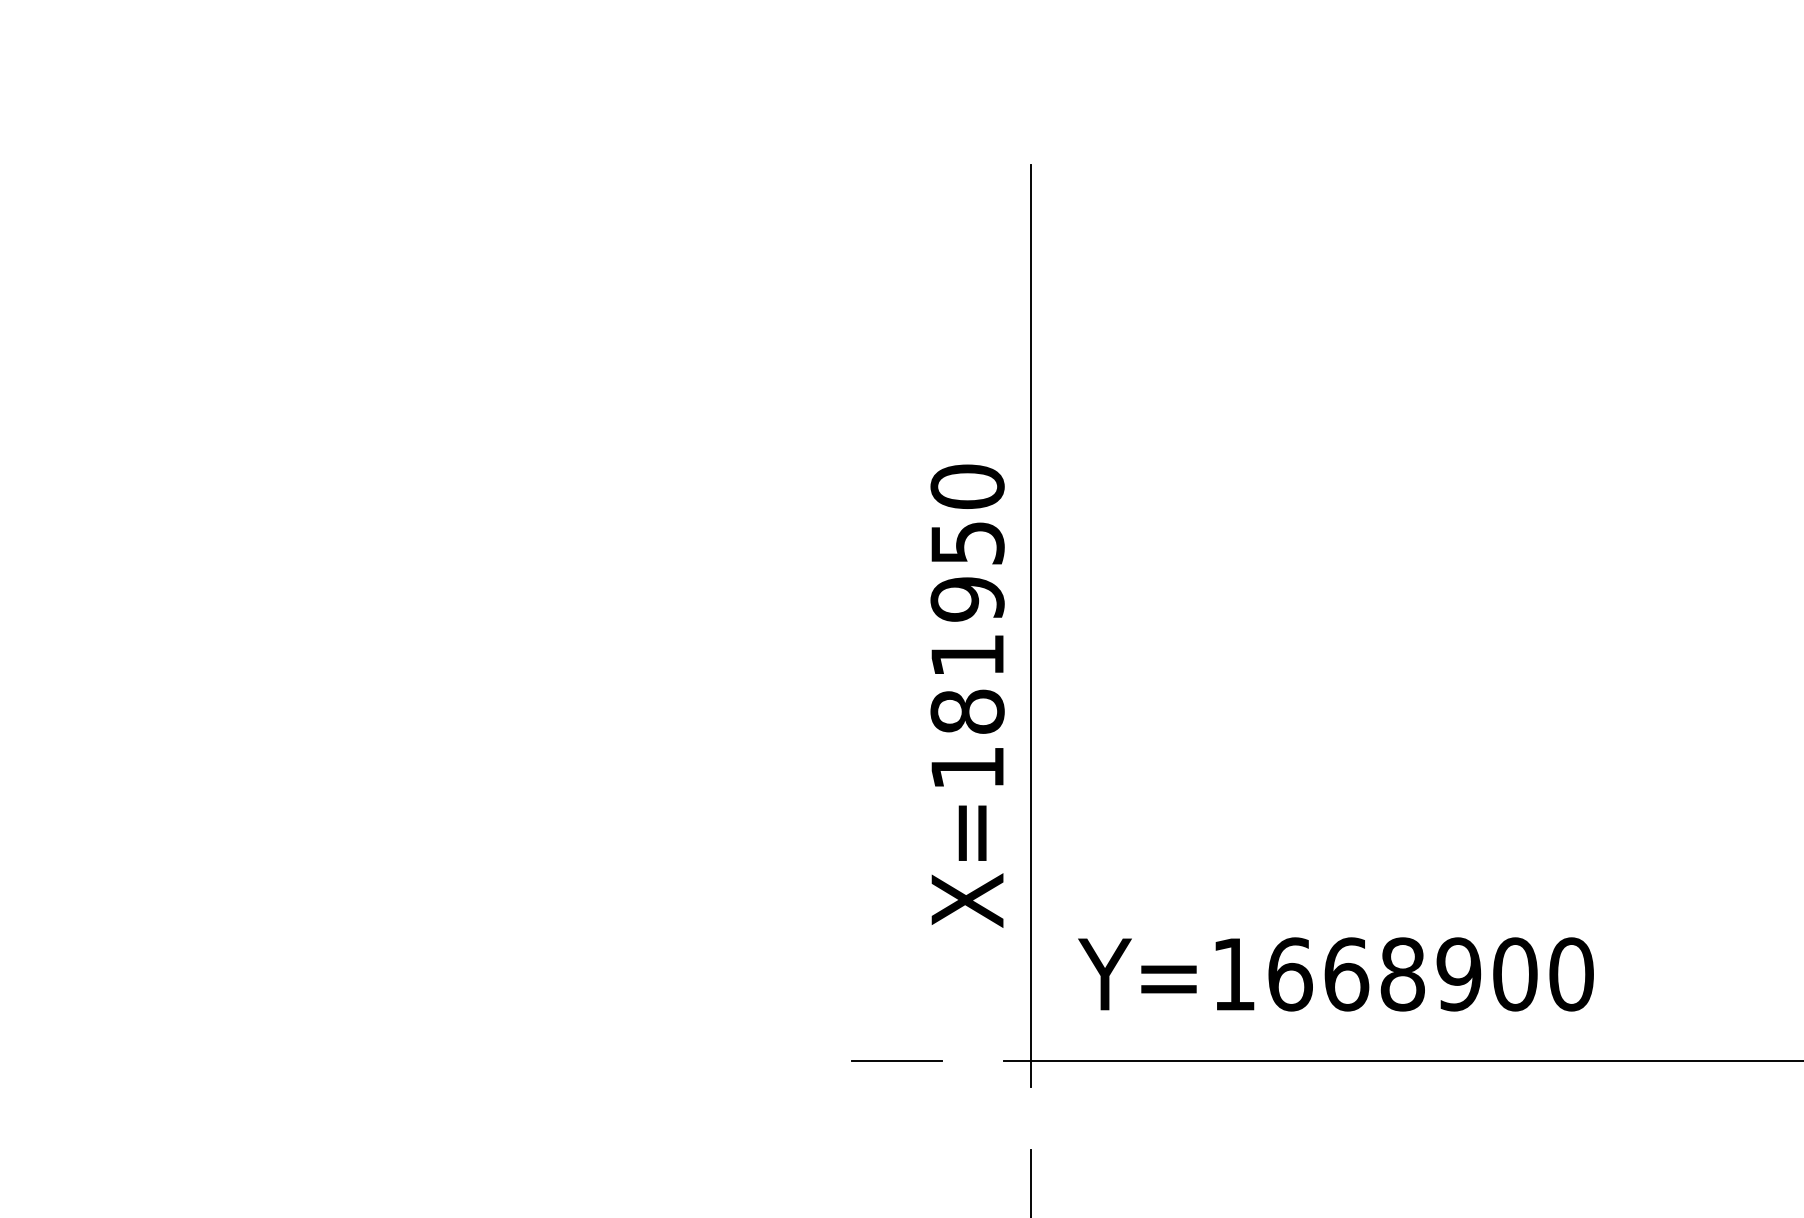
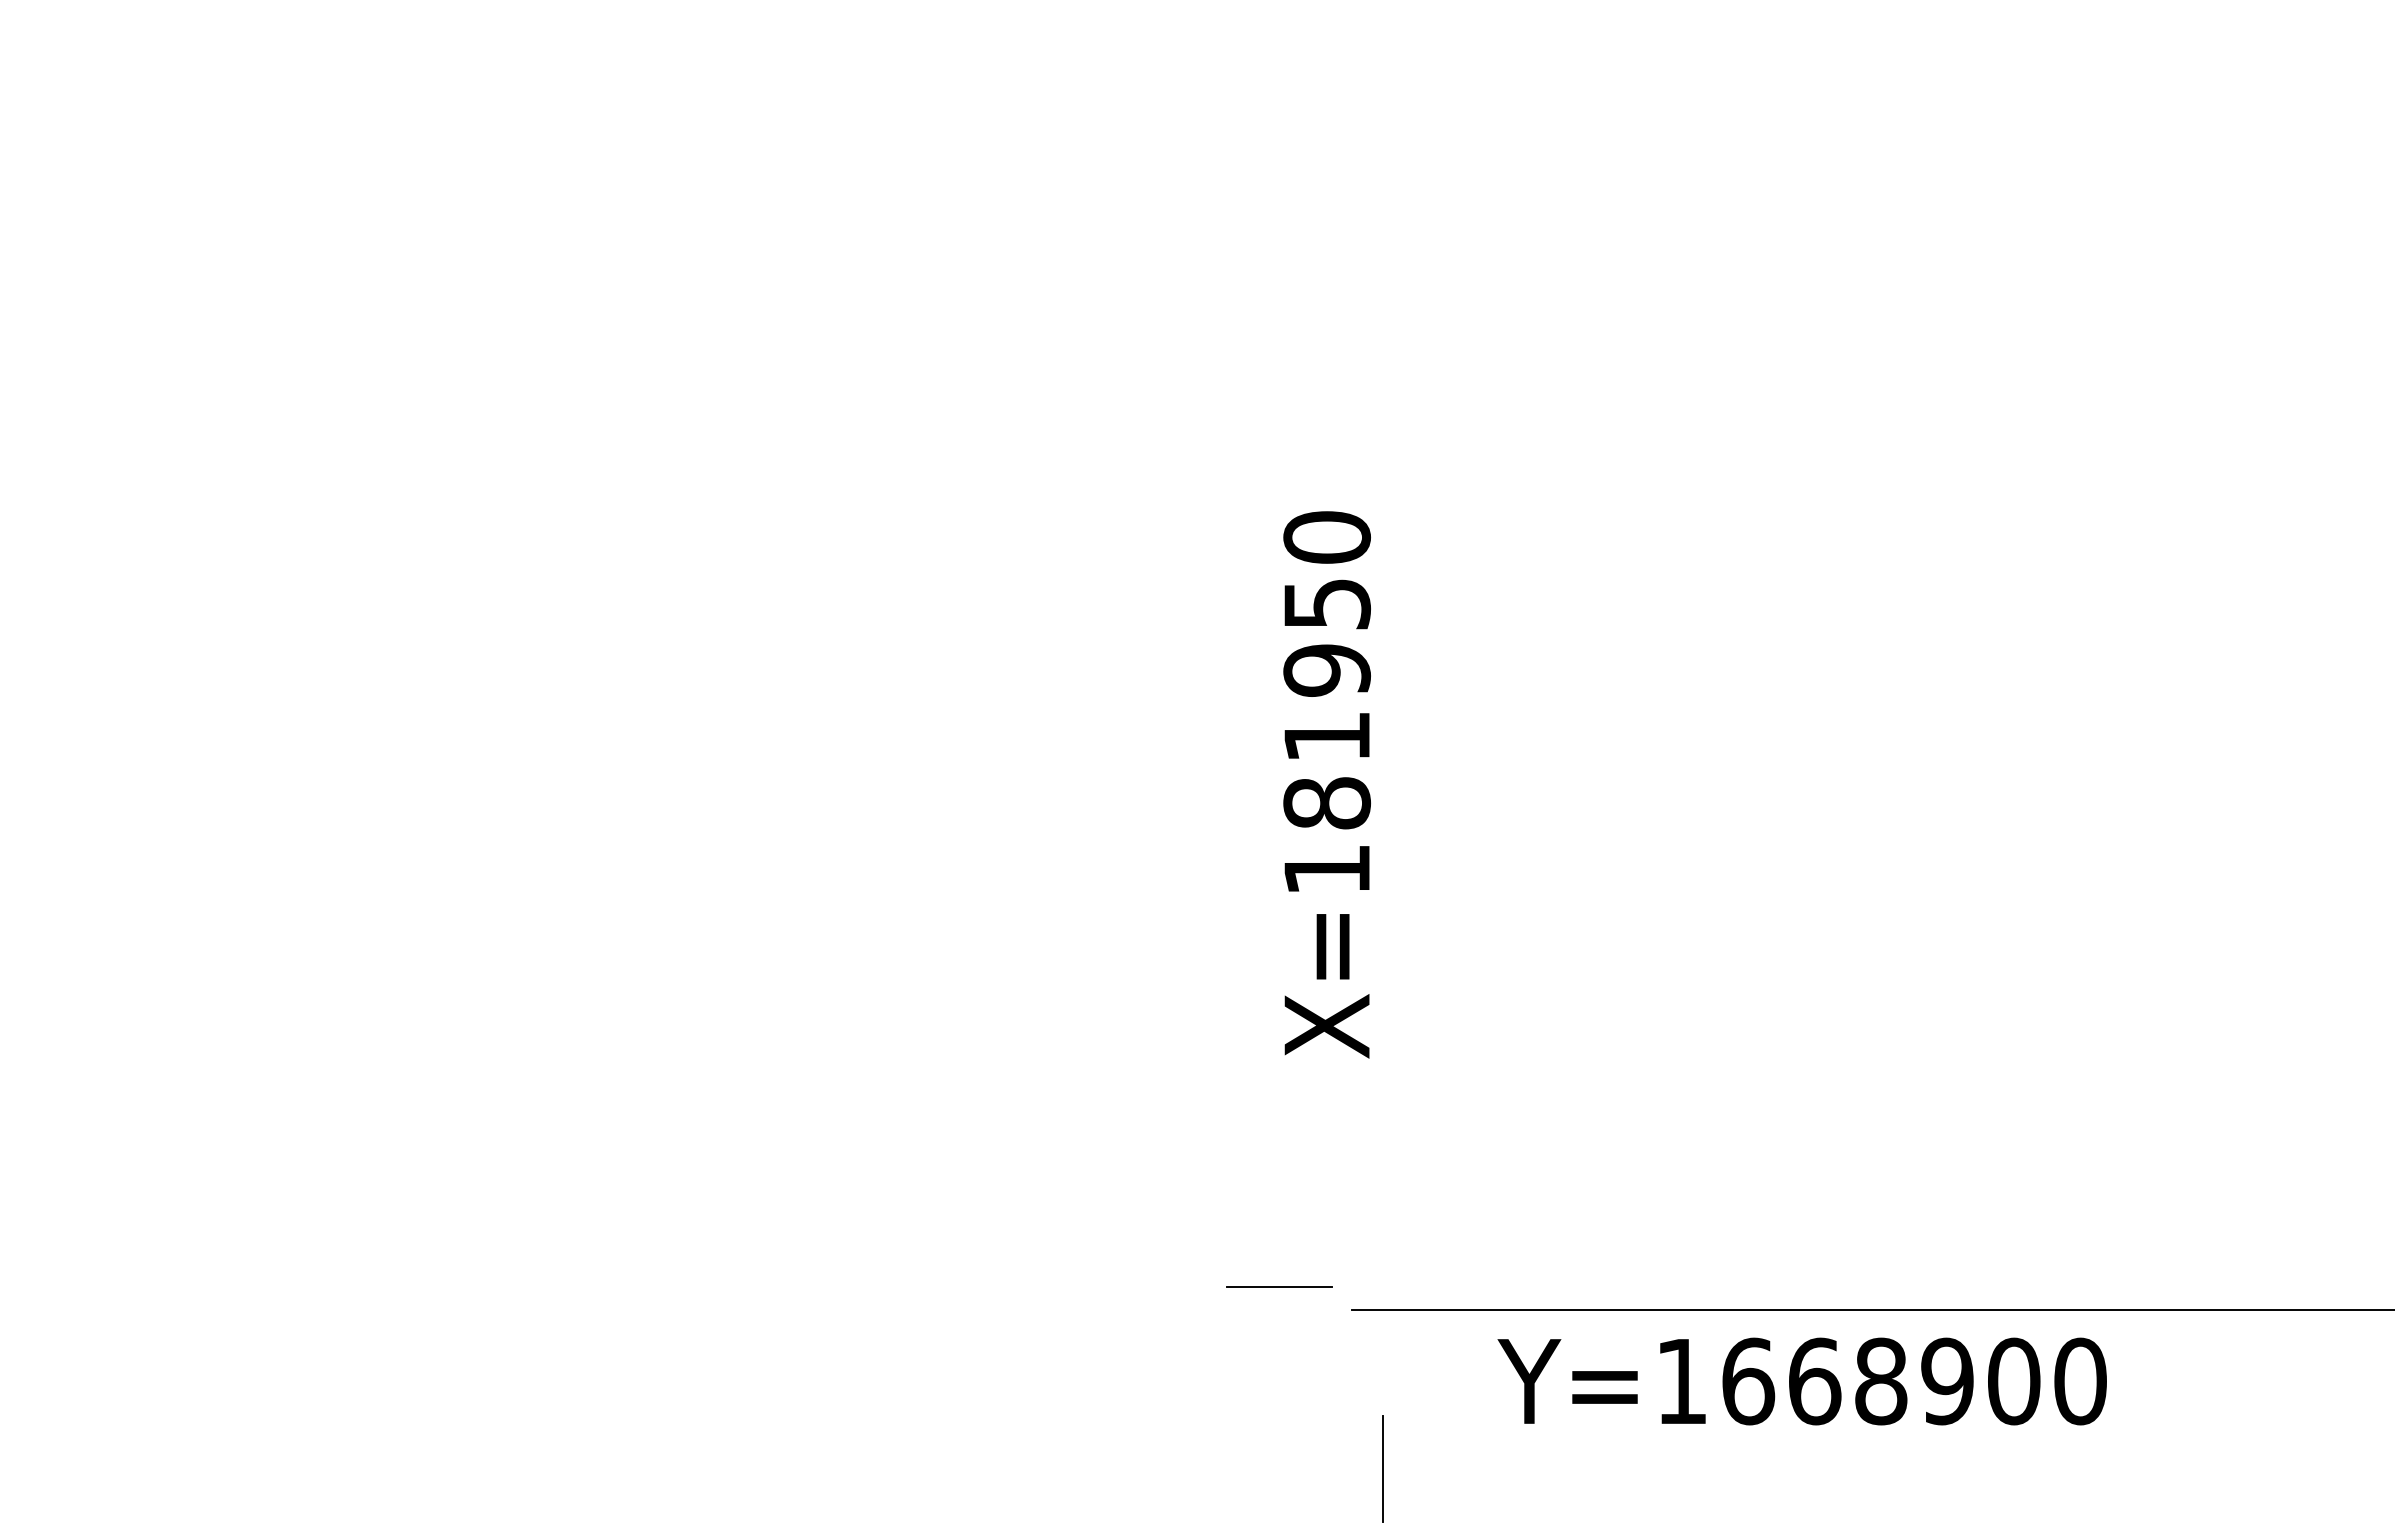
line: (1031, 625) -> (1383, 796), removed
text: (967, 695) -> (1326, 784), moved
text: (1335, 974) -> (1801, 1381), moved
line: (896, 1059) -> (1279, 1286), moved

